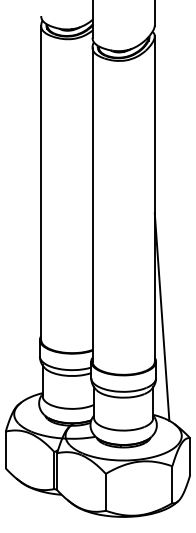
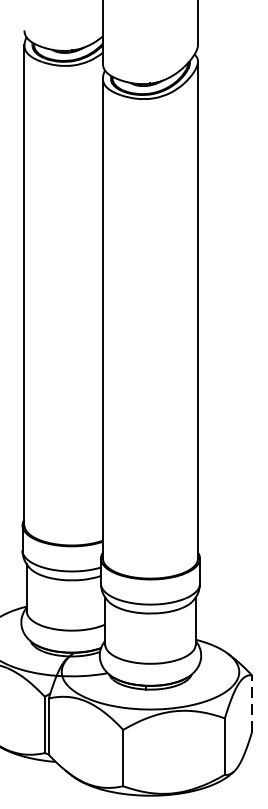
line: (161, 316) -> (208, 489), removed
line: (190, 456) -> (252, 703), solid -> dashed

